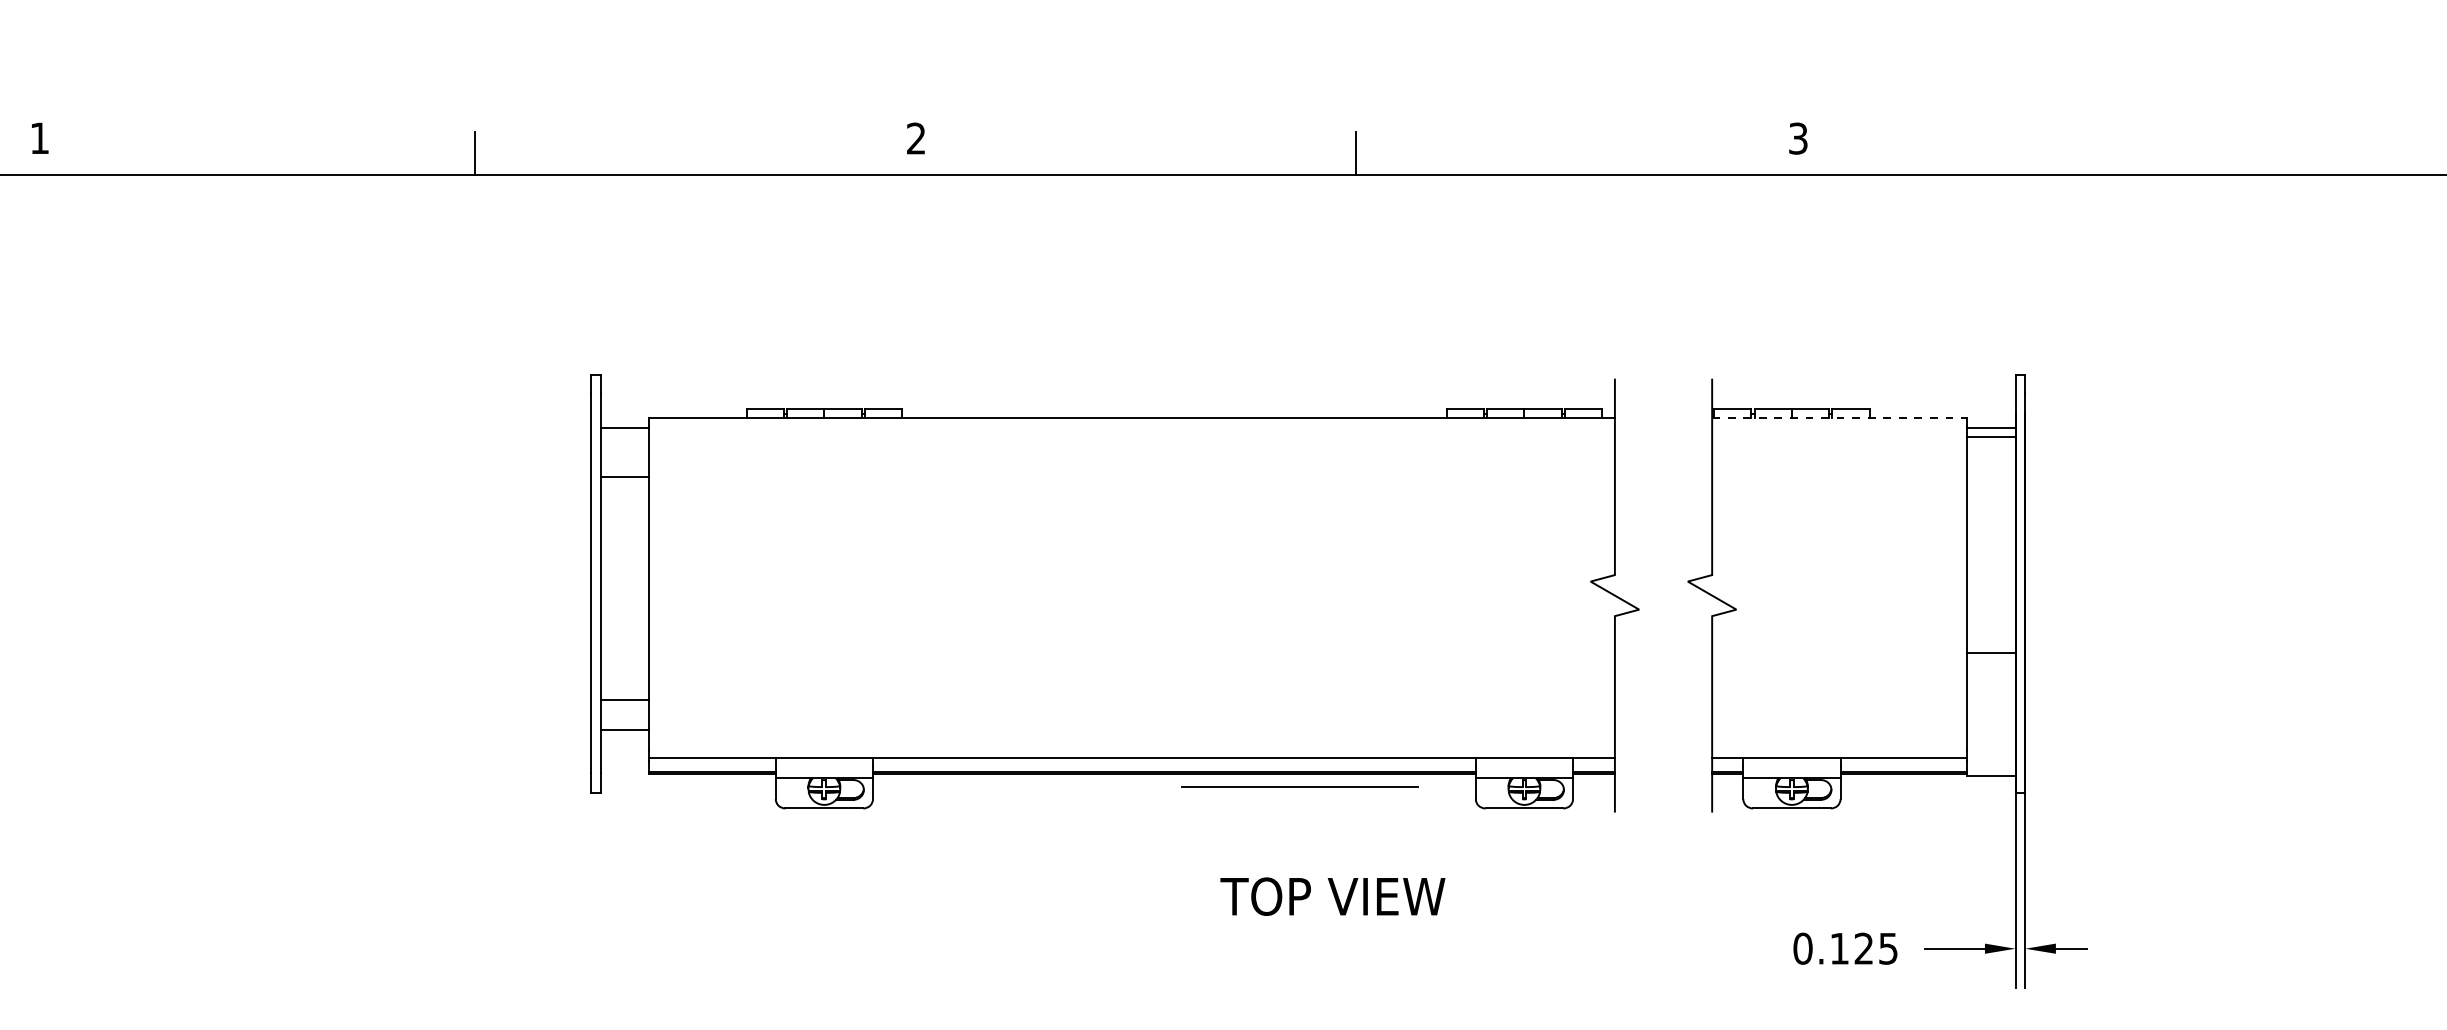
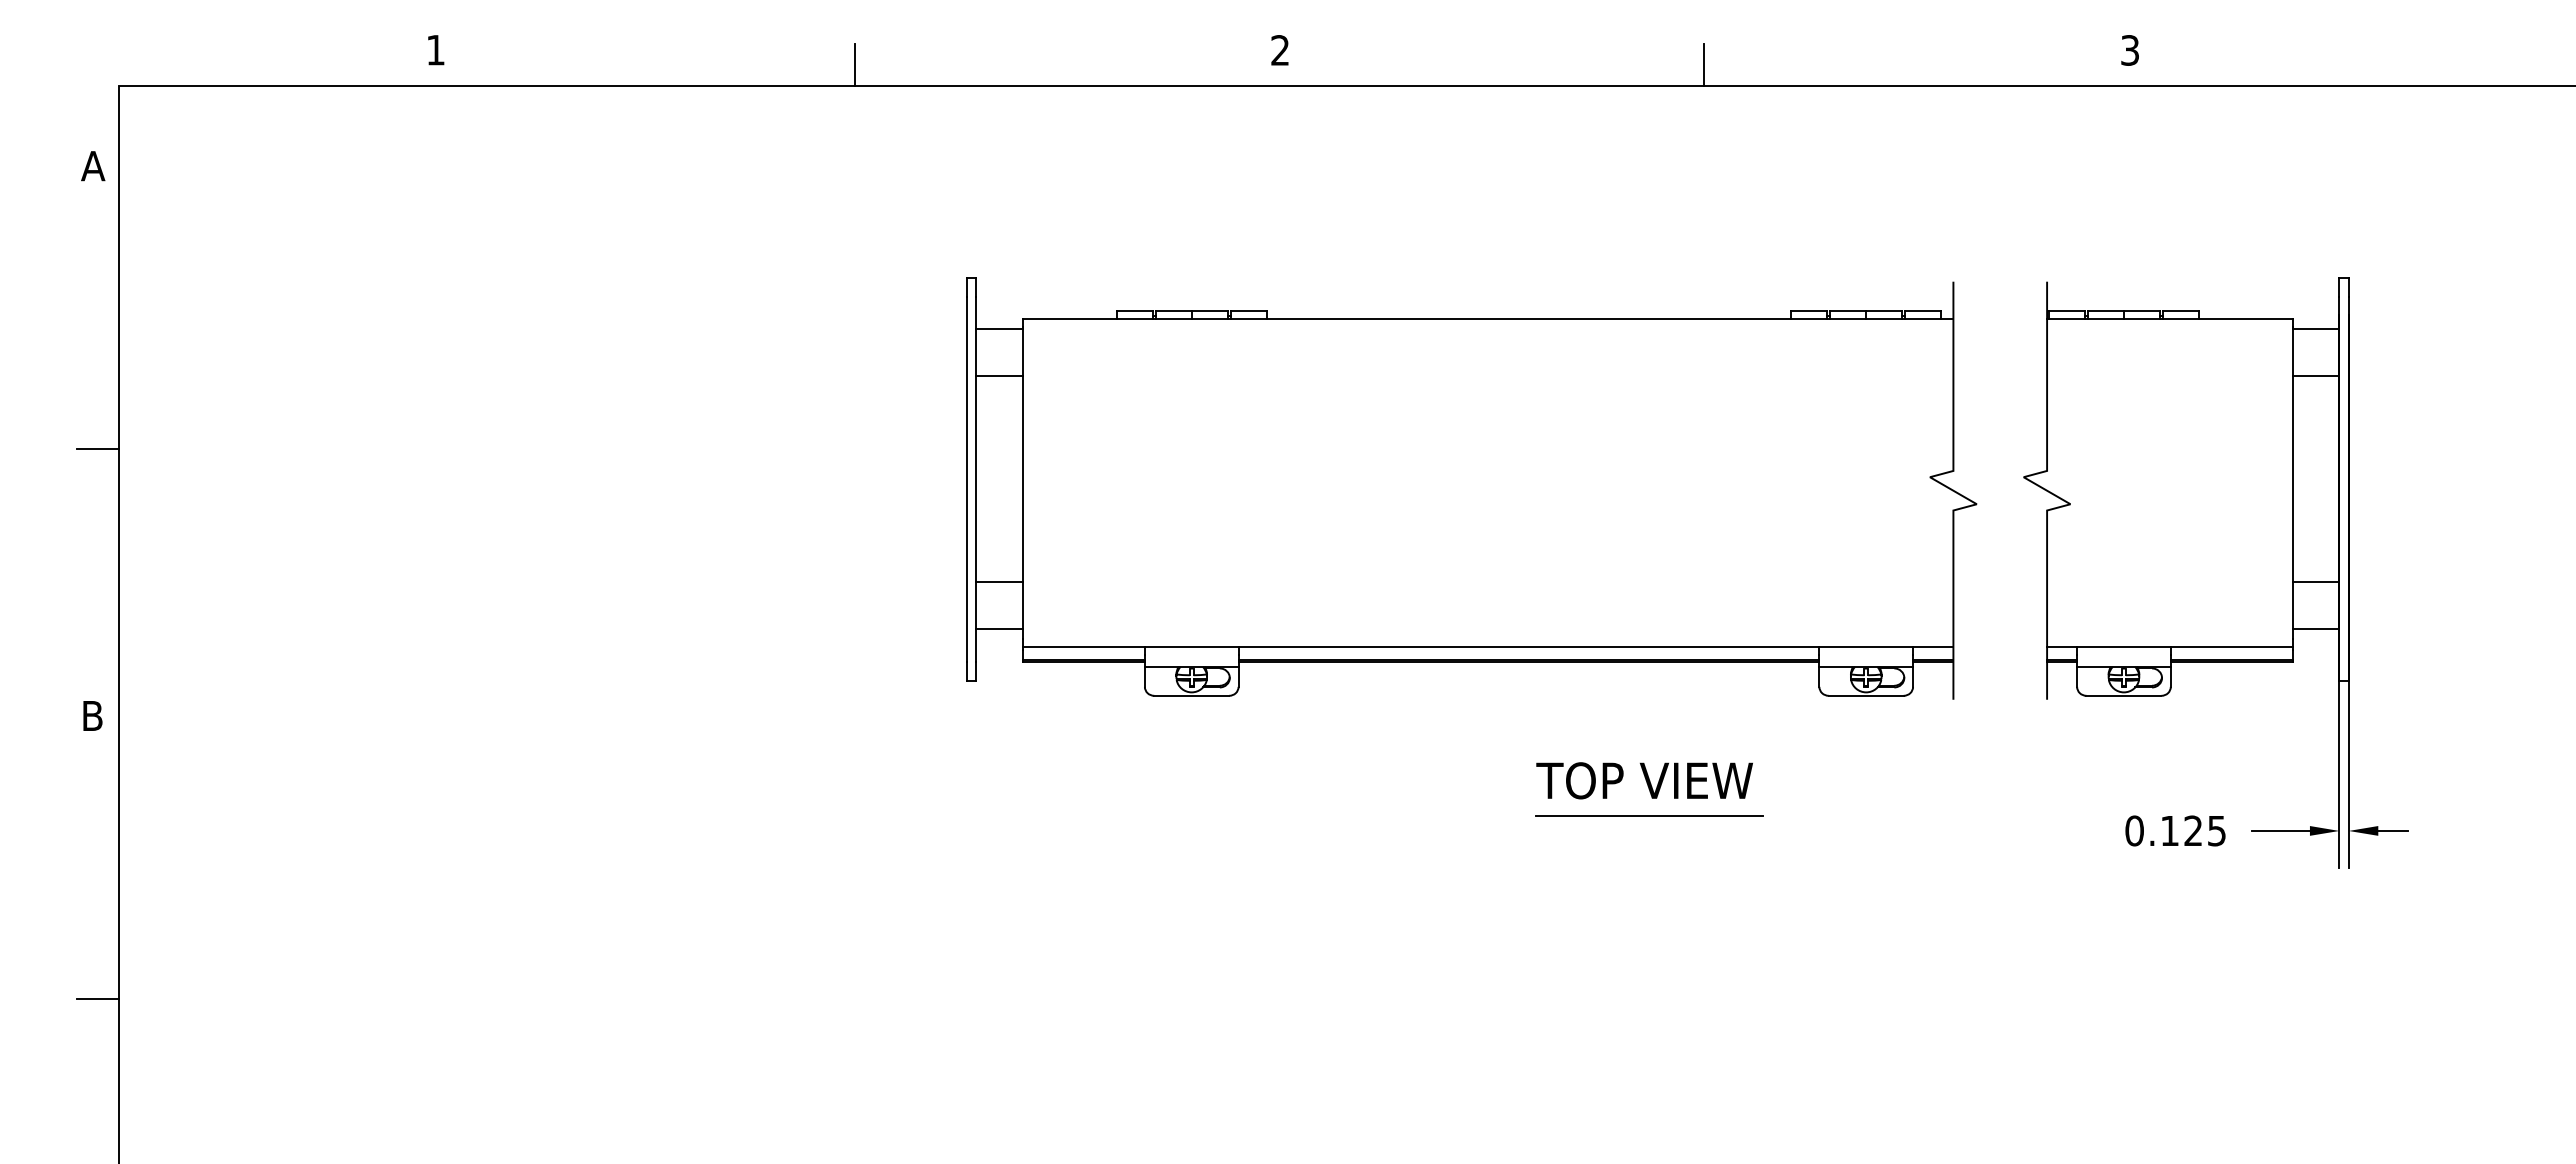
line: (1839, 417) -> (2169, 319), dashed -> solid
line: (1990, 437) -> (2315, 376), moved
line: (1990, 653) -> (2315, 582), moved
line: (624, 700) -> (999, 629), moved
line: (624, 730) -> (999, 582), moved
line: (1990, 775) -> (2315, 629), moved
line: (1299, 786) -> (1649, 815), moved
text: (1332, 896) -> (1644, 780), moved

